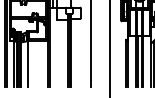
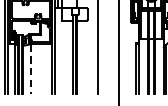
line: (28, 64) -> (30, 69), solid -> dashed

